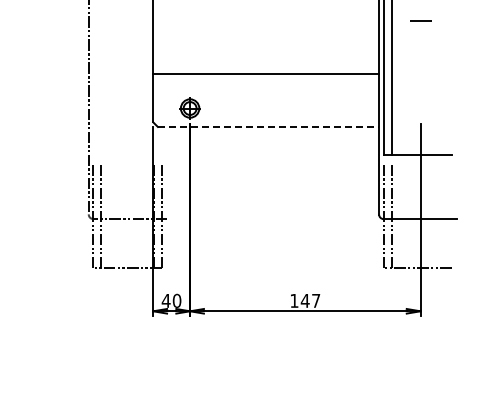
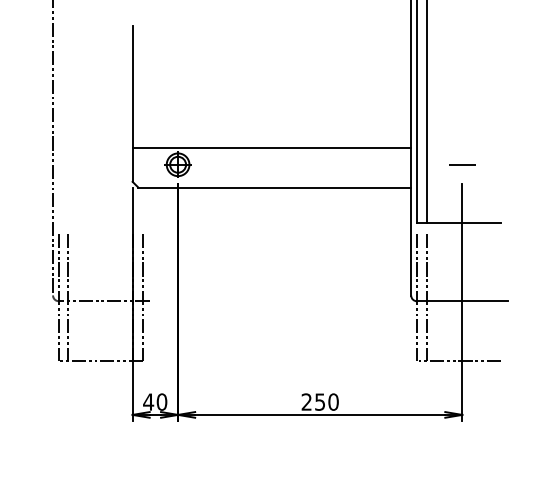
line: (420, 20) -> (462, 164), moved
line: (266, 73) -> (272, 147), moved
line: (268, 126) -> (274, 186), dashed -> solid
text: (305, 300) -> (320, 401), 147 -> 250

